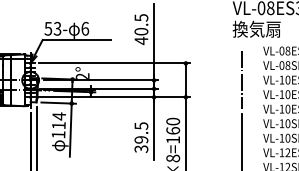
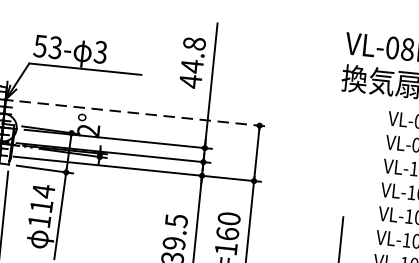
text: (141, 24) -> (193, 54), 40.5 -> 44.8
text: (85, 28) -> (101, 51), 6 -> 3
line: (115, 63) -> (144, 114), solid -> dashed
line: (242, 79) -> (349, 161), removed

